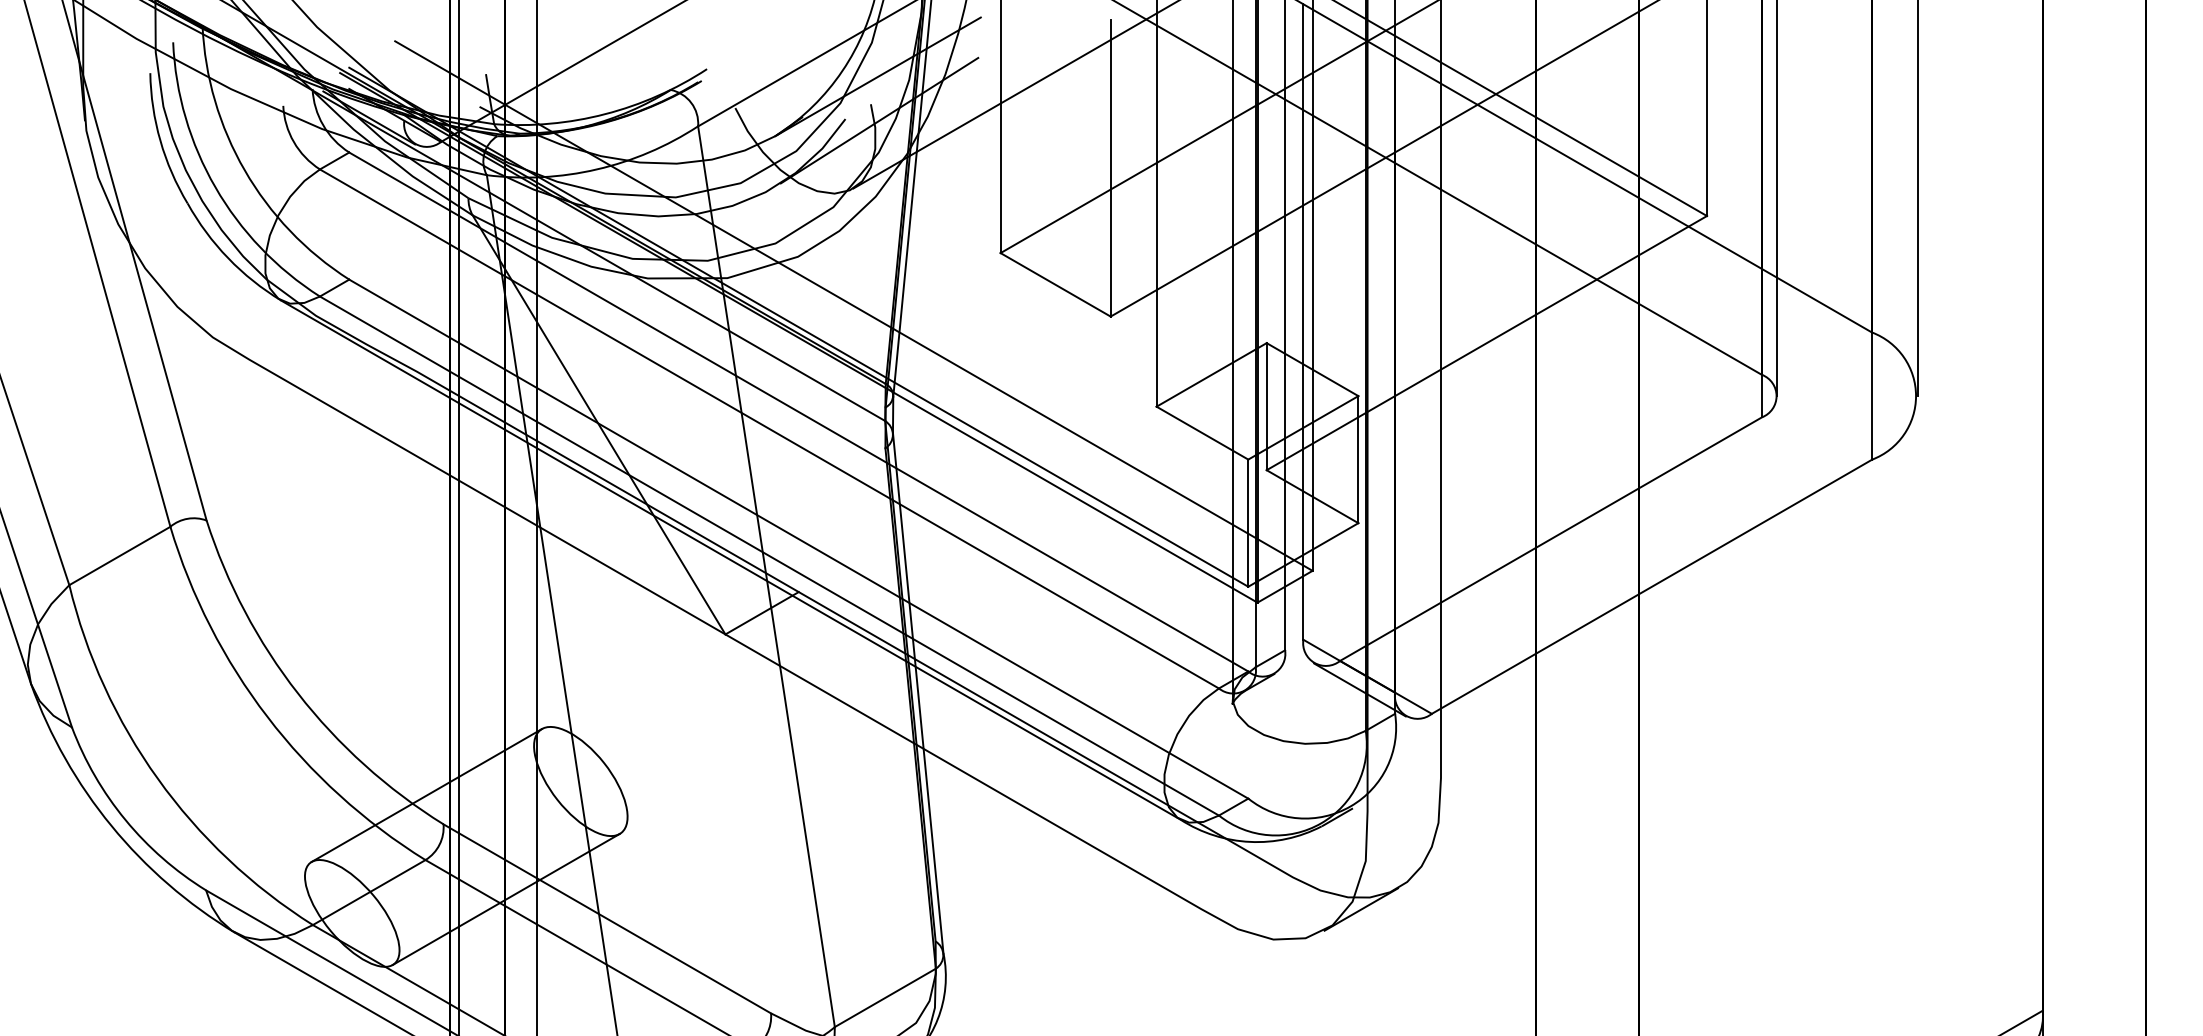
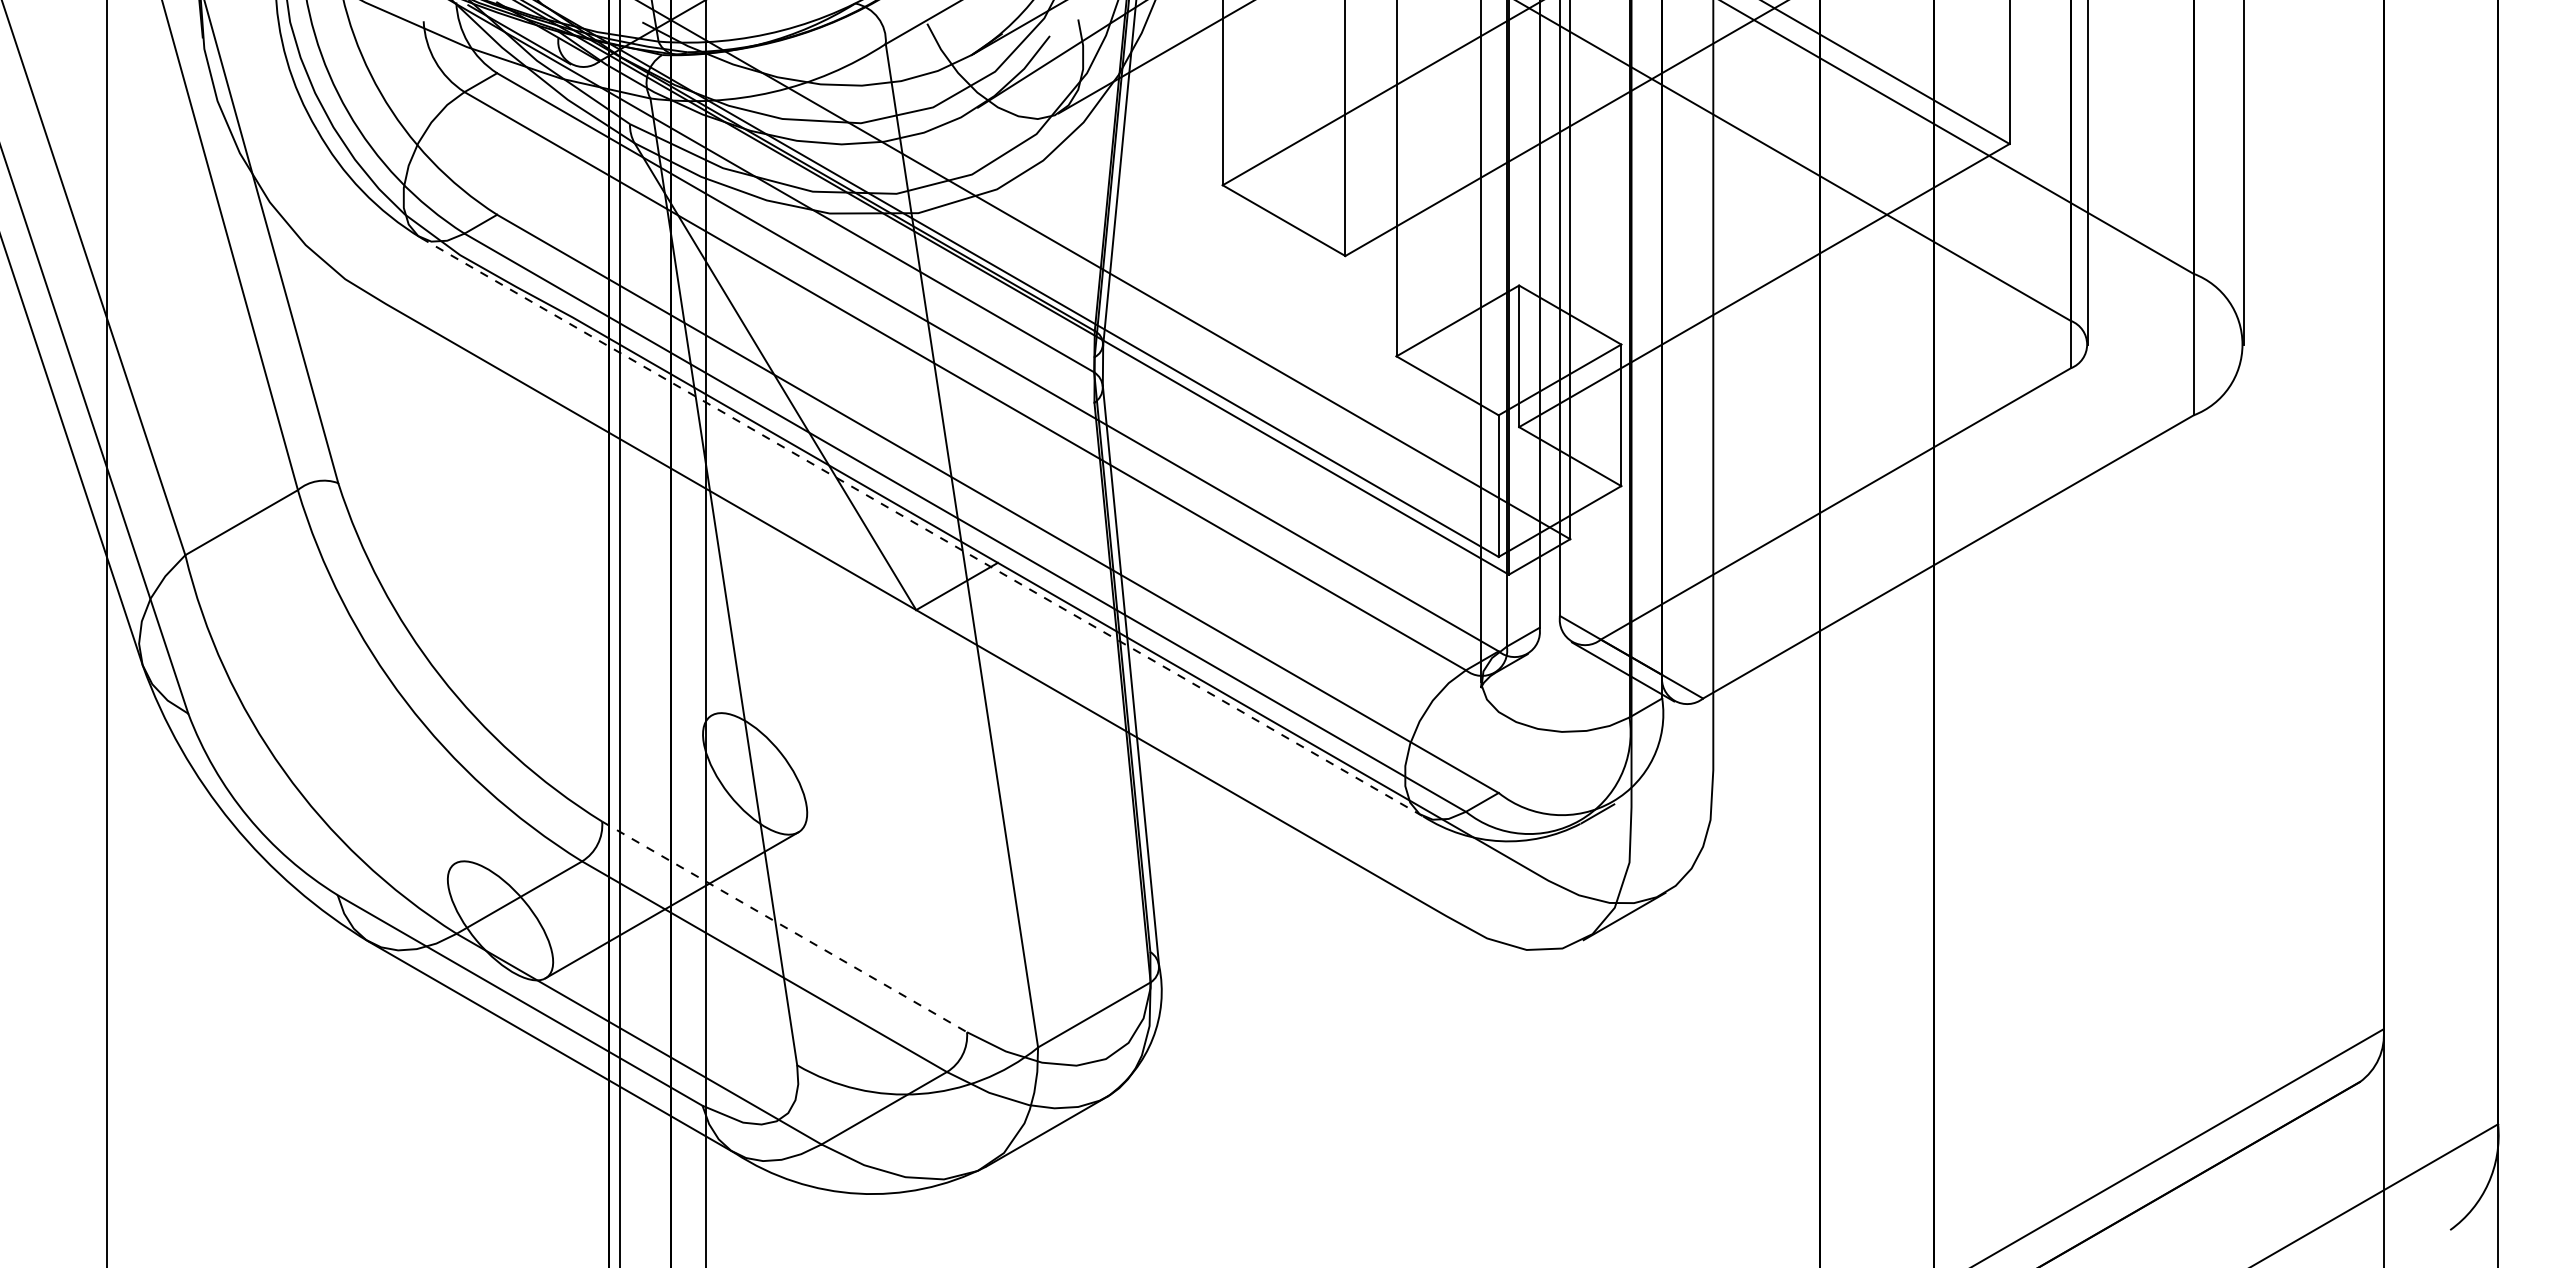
line: (731, 560) -> (922, 527), solid -> dashed
line: (426, 795) -> (583, 789), removed
line: (607, 918) -> (784, 926), solid -> dashed

